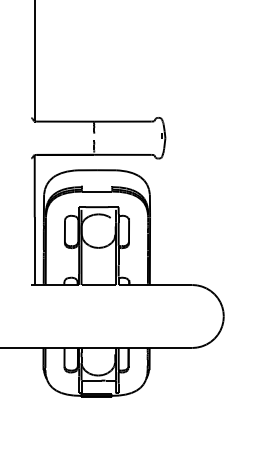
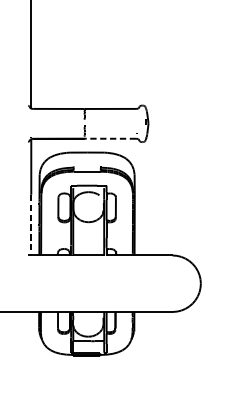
line: (122, 154) -> (110, 138), solid -> dashed
line: (34, 251) -> (31, 225), solid -> dashed

